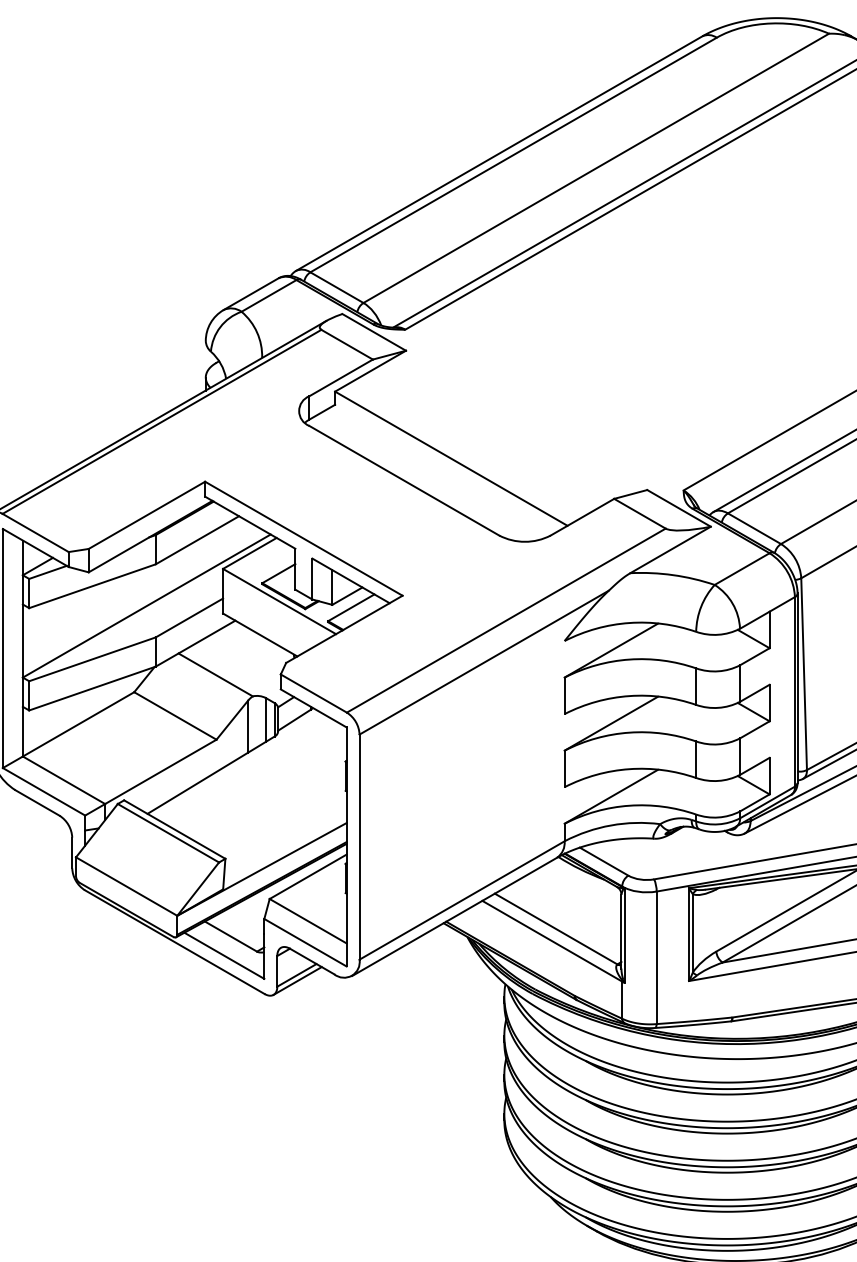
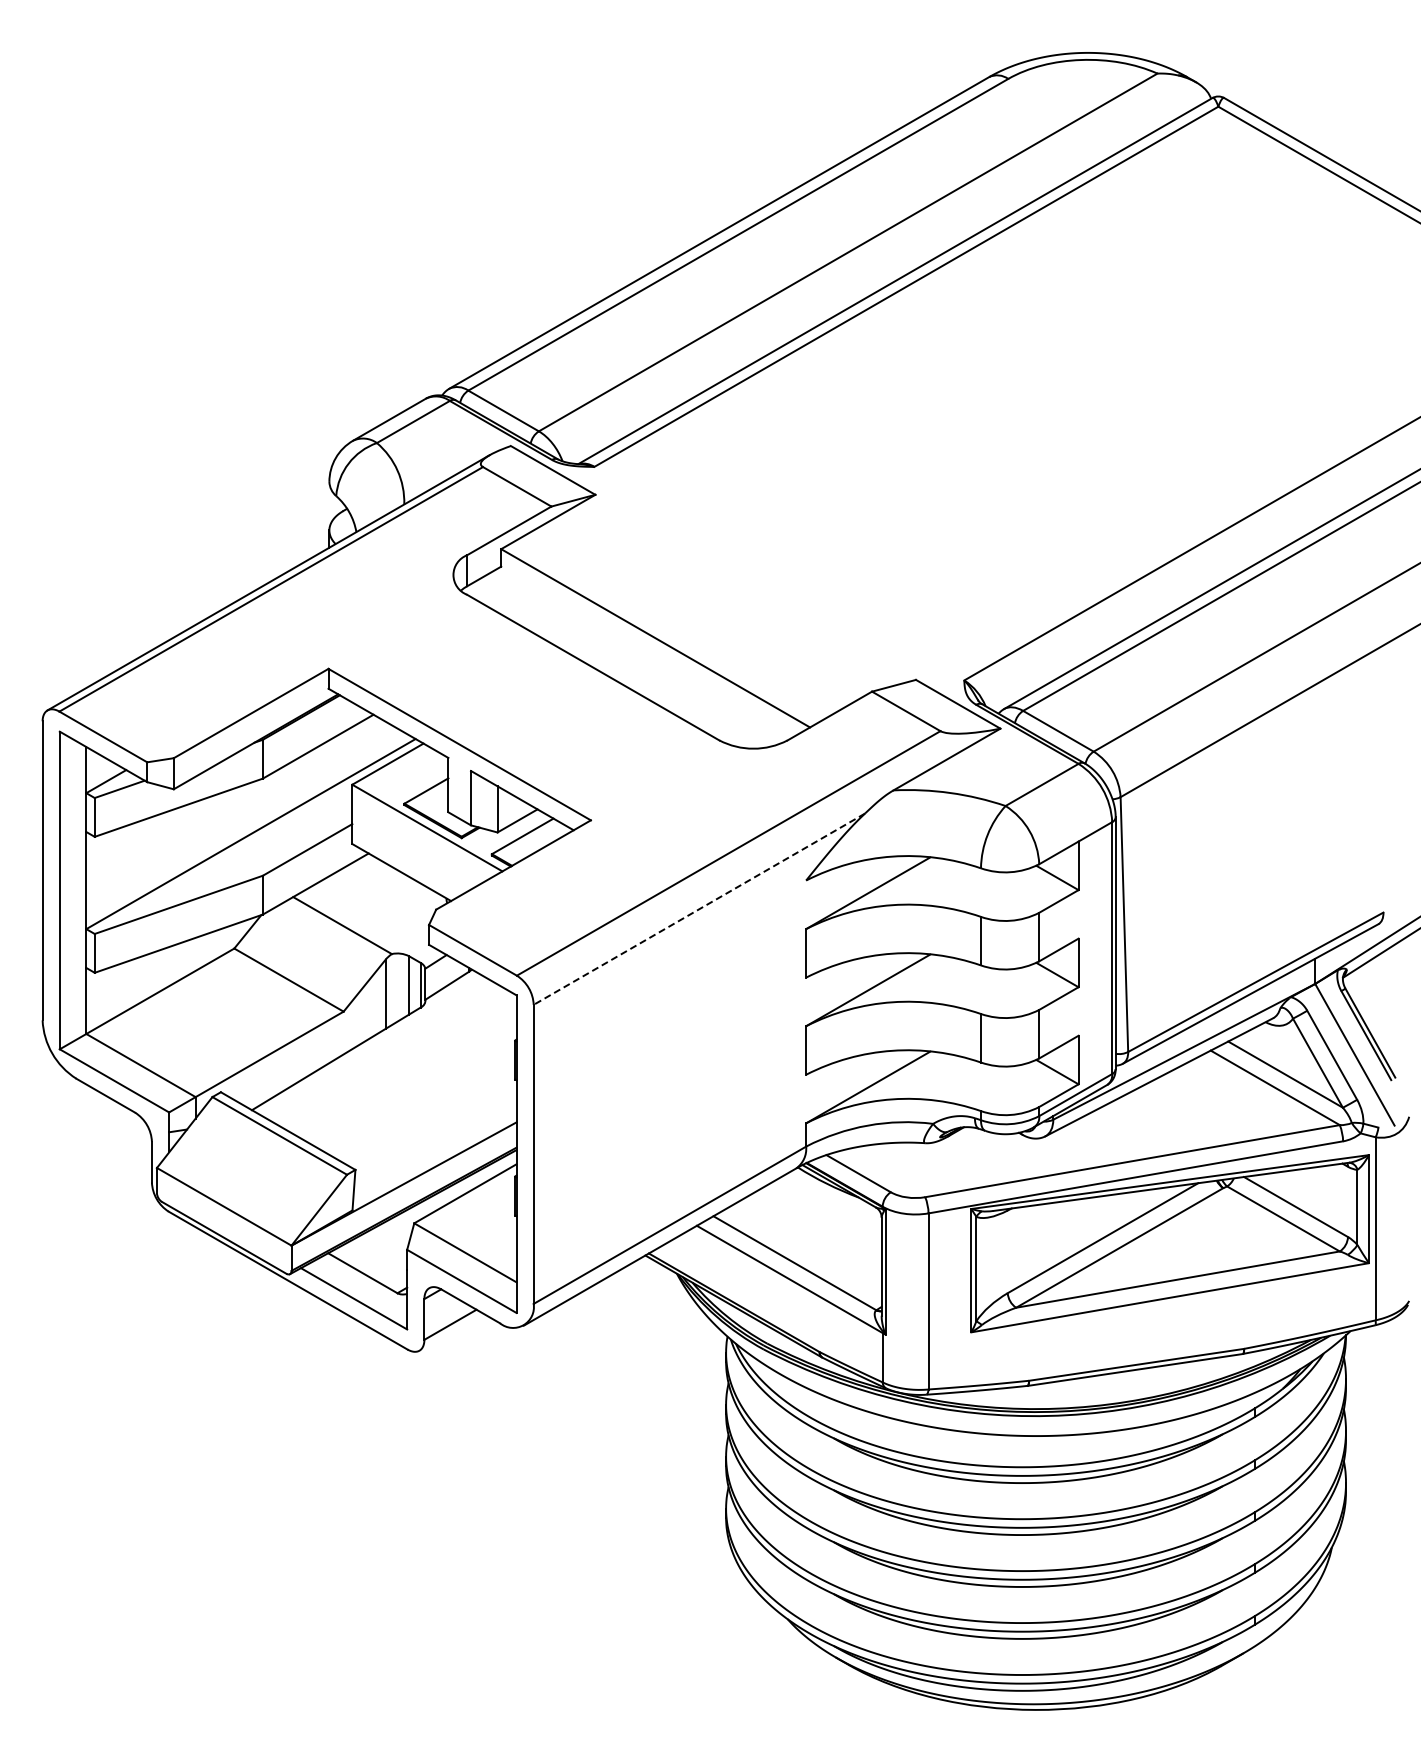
line: (483, 662) -> (698, 909), solid -> dashed
line: (297, 980) -> (451, 1331), removed

